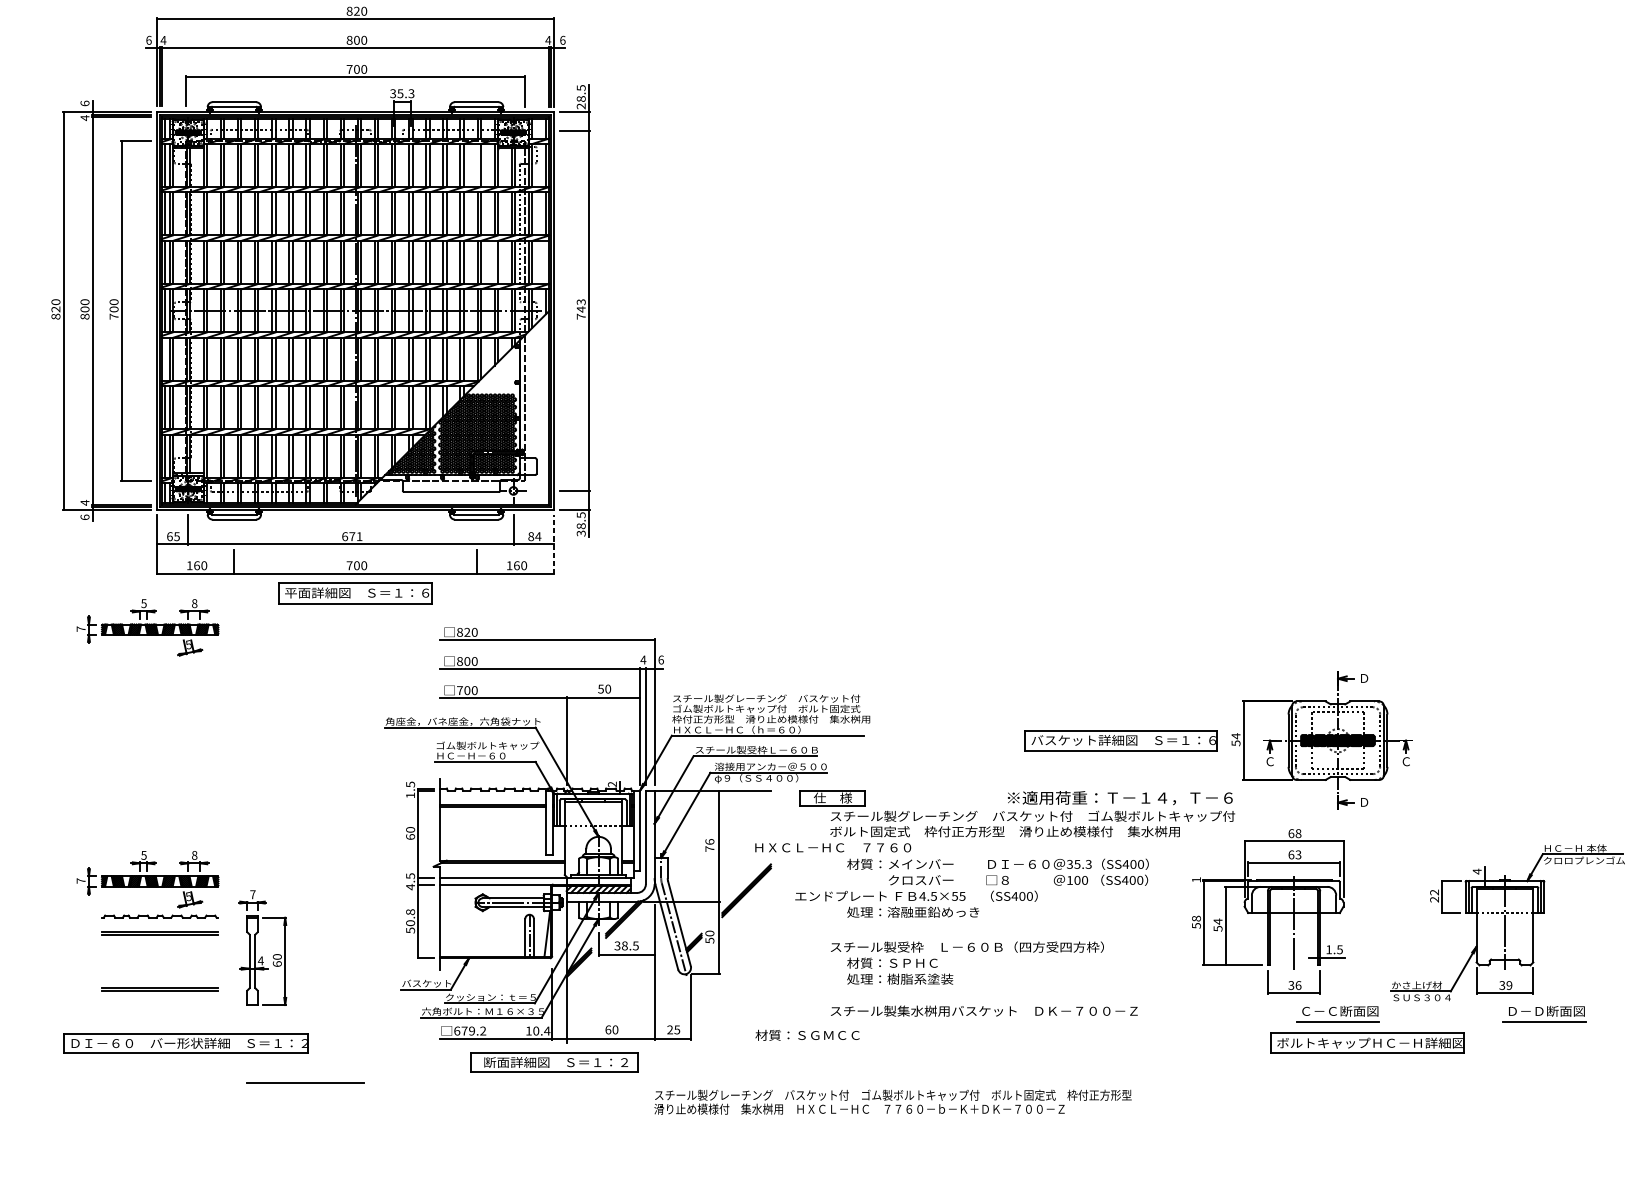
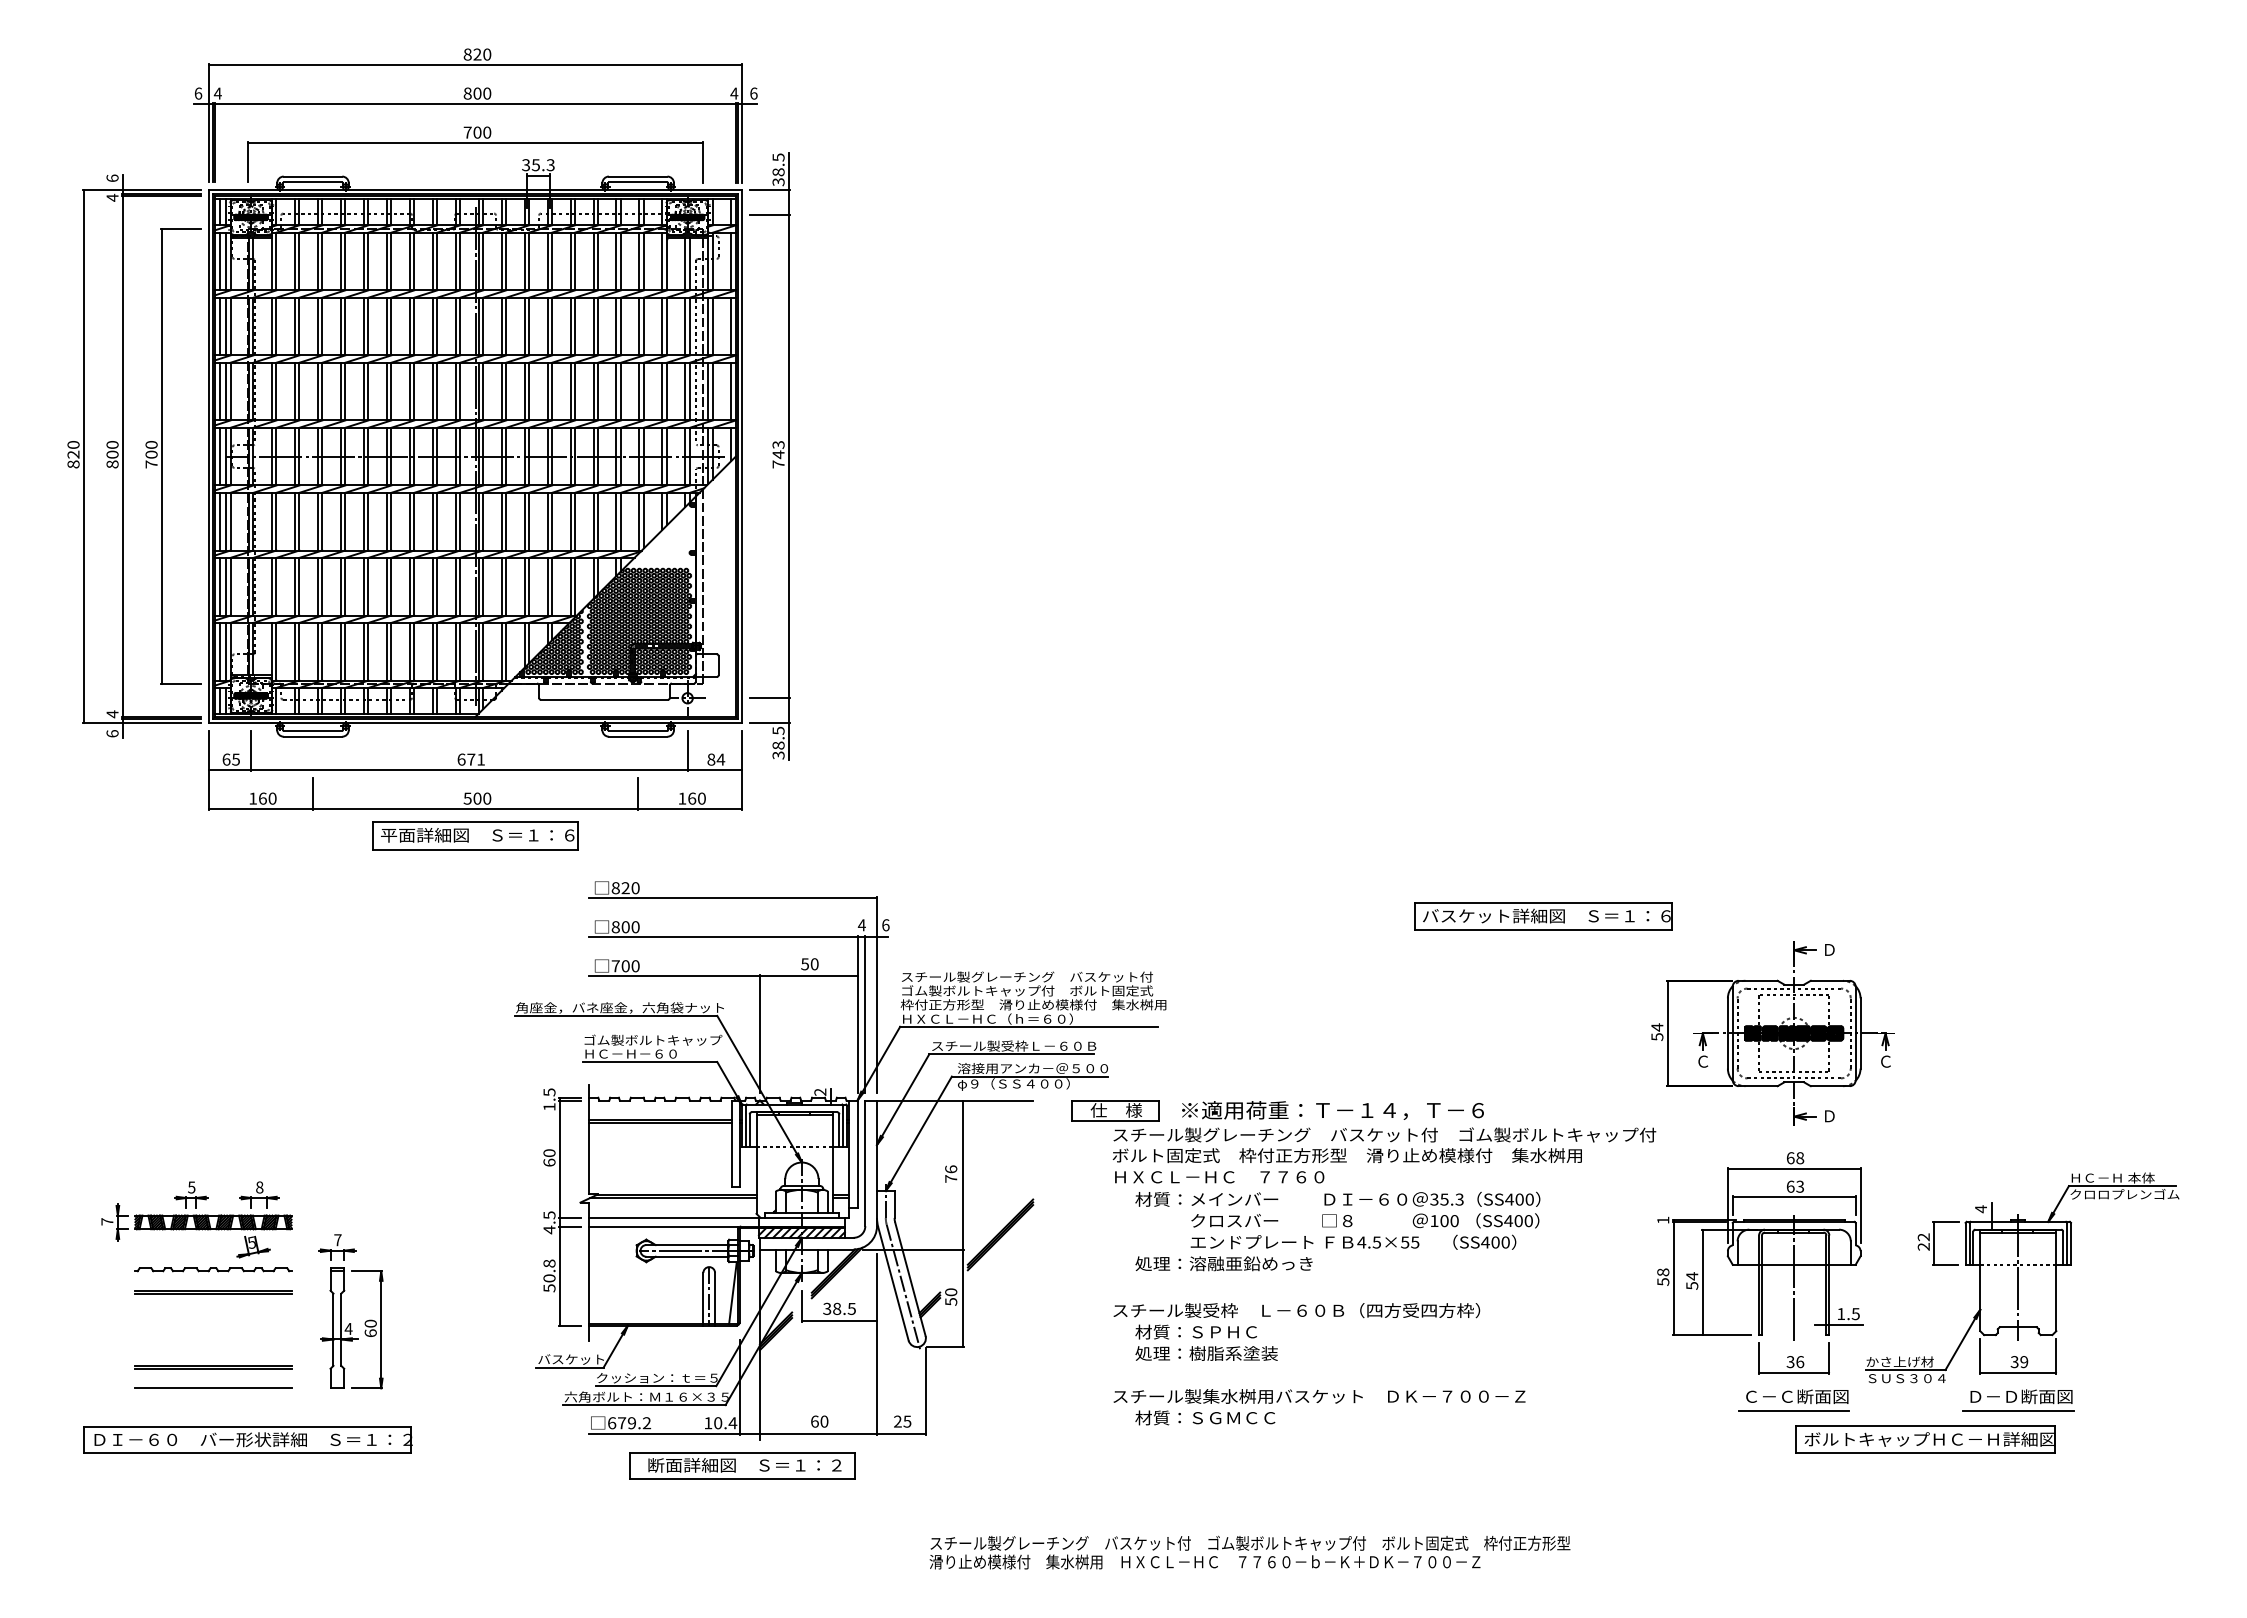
text: (581, 106) -> (778, 182), 28.5 -> 38.5
line: (477, 165) -> (639, 261), added
line: (494, 262) -> (662, 391), added
line: (546, 262) -> (731, 391), added
line: (164, 359) -> (219, 521), added
line: (554, 544) -> (742, 770), dashed -> solid
text: (349, 565) -> (467, 798), 700 -> 500
part: (147, 627) -> (196, 881), removed
part: (1121, 740) -> (1543, 916), moved
text: (1119, 798) -> (1332, 1110), moved
text: (833, 847) -> (1219, 1177), moved
text: (916, 895) -> (1353, 1241), moved
part: (1268, 912) -> (1760, 1263), moved
part: (1544, 1014) -> (2018, 1400), moved
text: (807, 1035) -> (1205, 1417), moved
part: (1367, 1043) -> (1925, 1439), moved
line: (305, 1082) -> (213, 1387), moved
text: (892, 1102) -> (1249, 1552), moved

